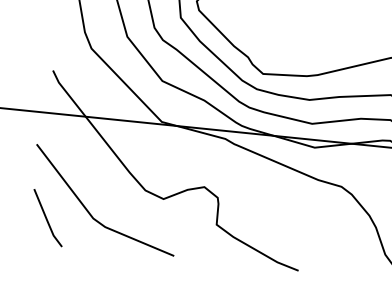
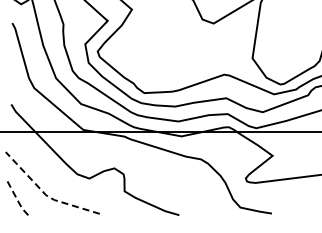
line: (93, 218) -> (46, 195), solid -> dashed
line: (47, 220) -> (17, 199), solid -> dashed

